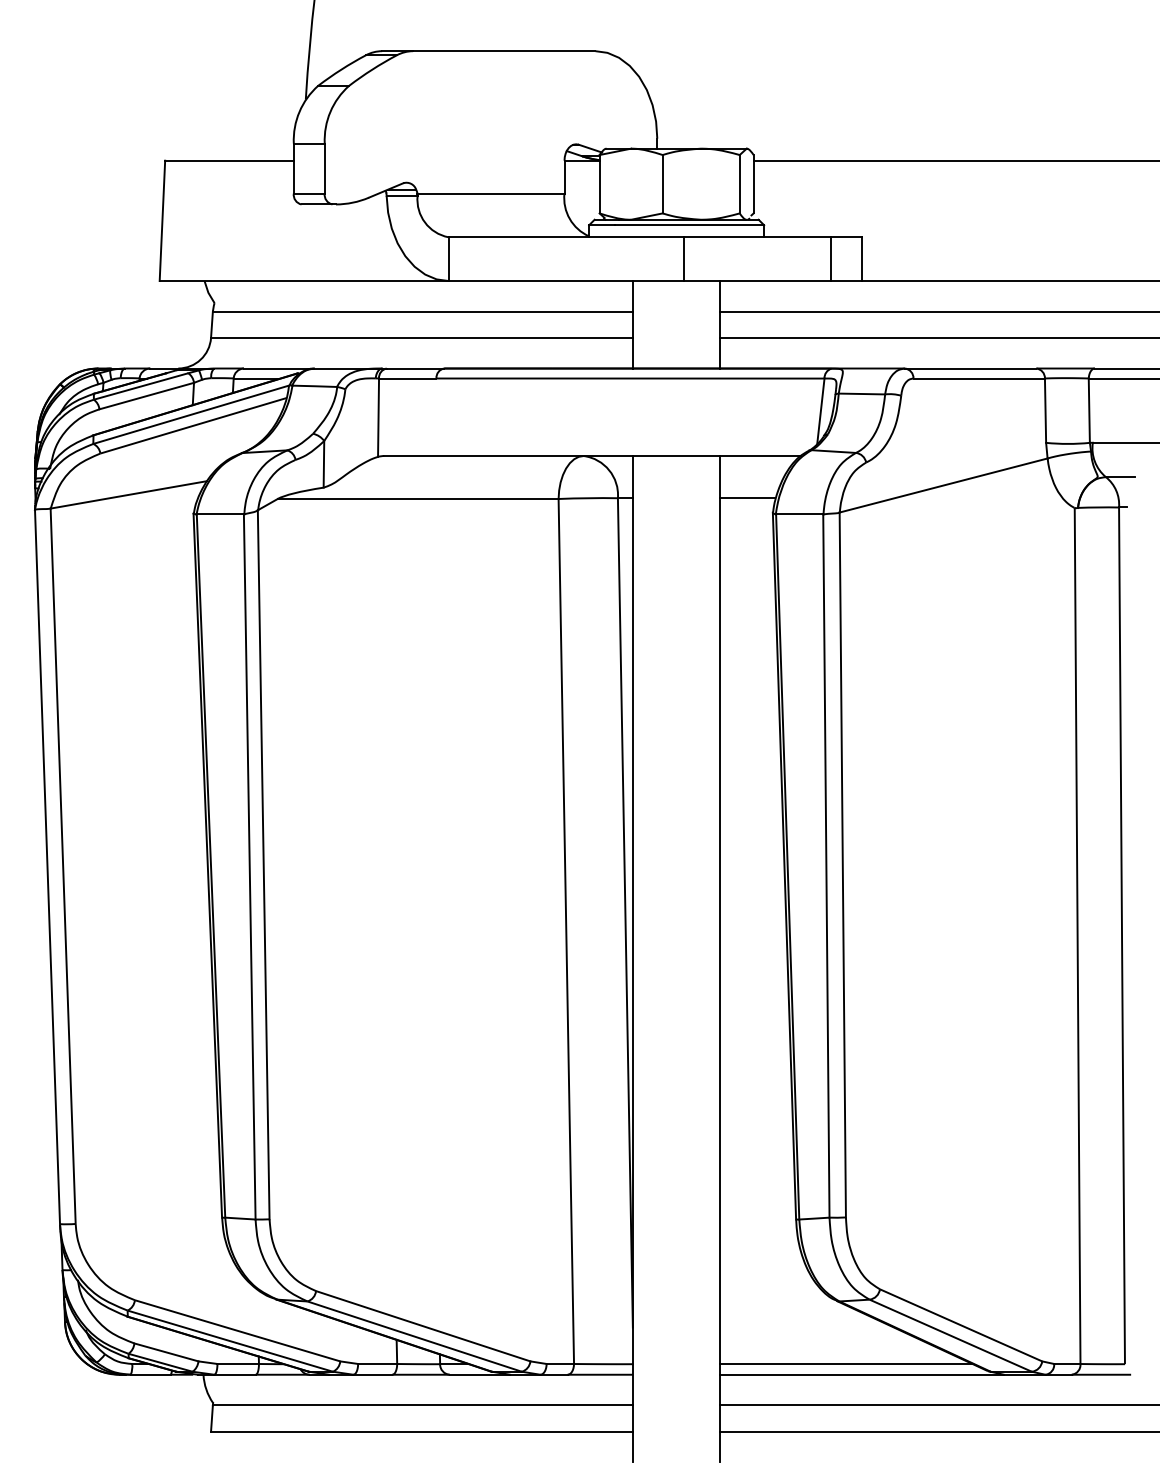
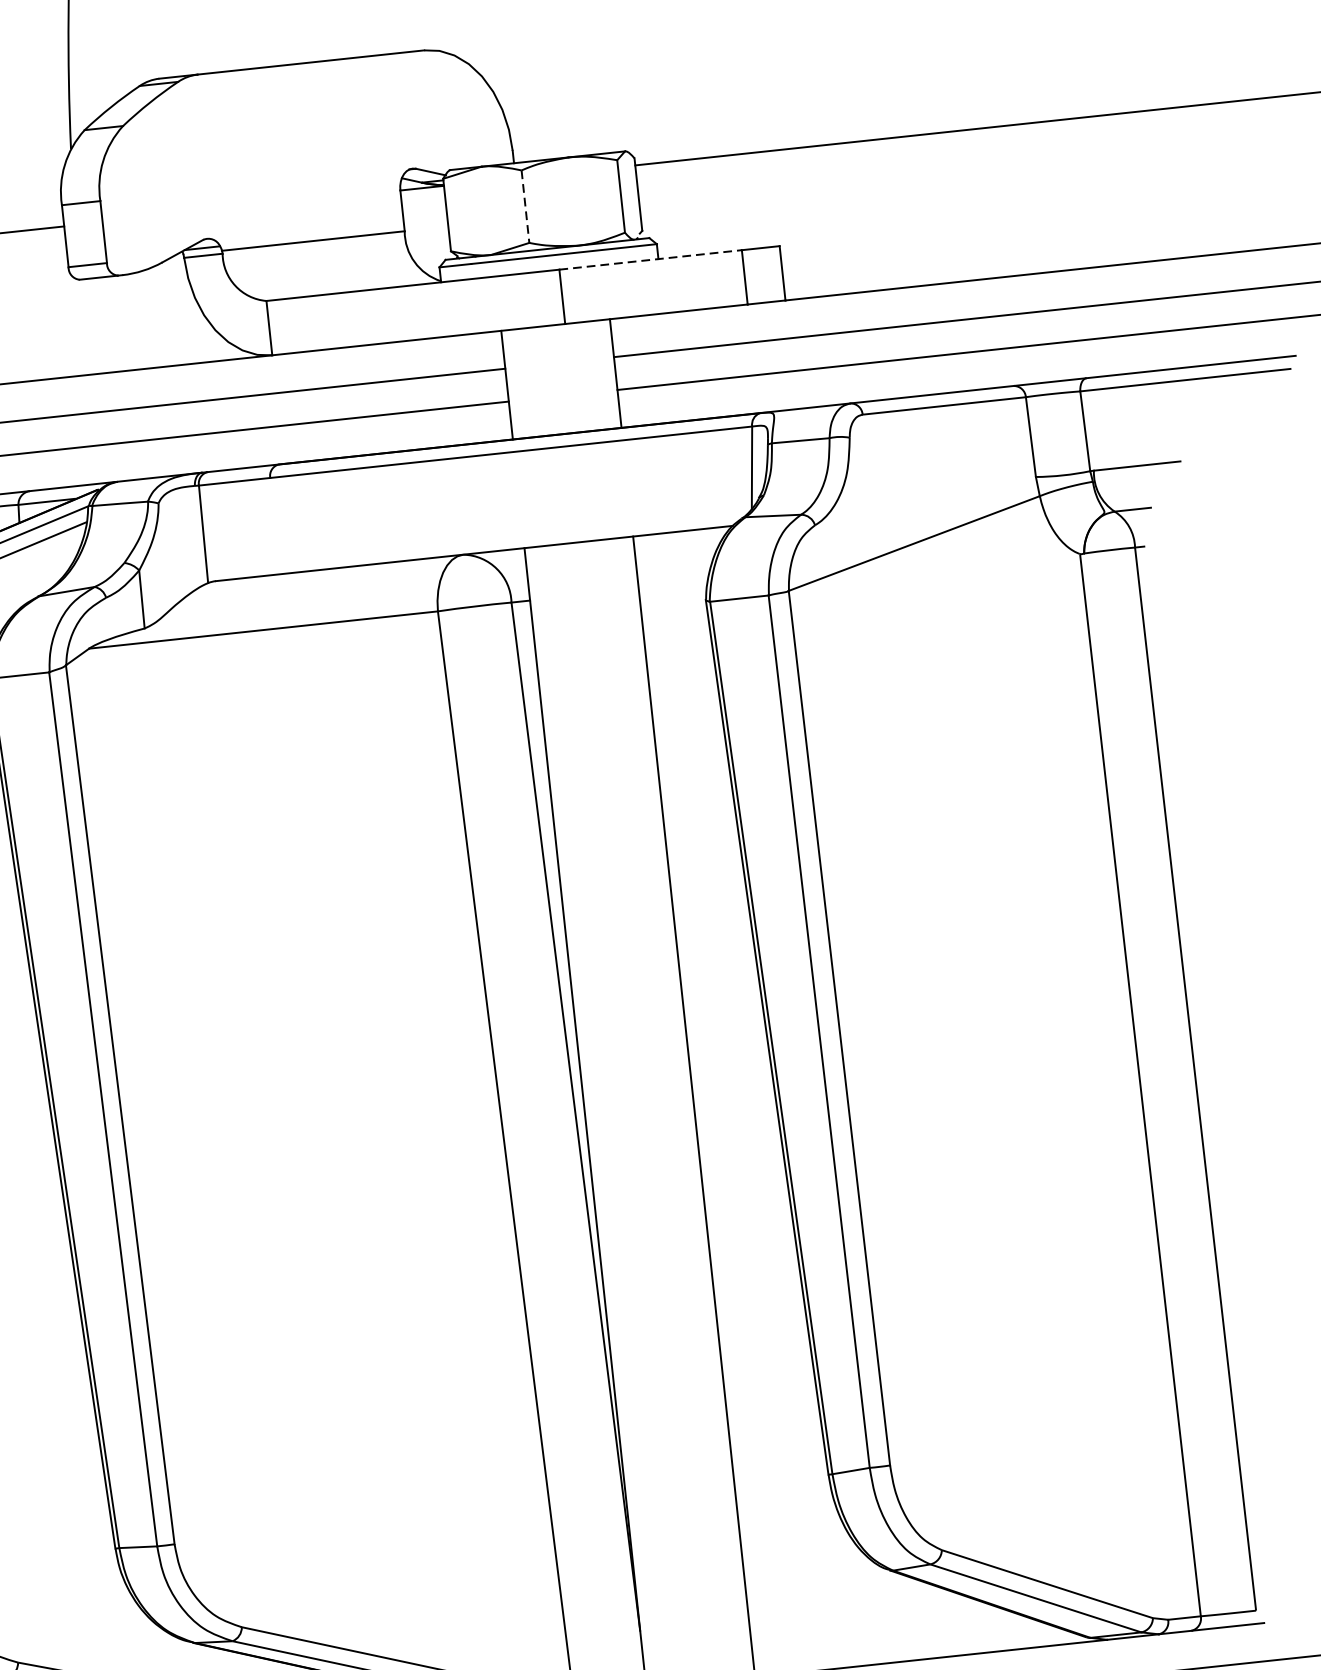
line: (662, 184) -> (525, 207), solid -> dashed
line: (758, 237) -> (651, 260), solid -> dashed
line: (747, 498) -> (672, 585), removed
line: (846, 1364) -> (910, 1647), removed

